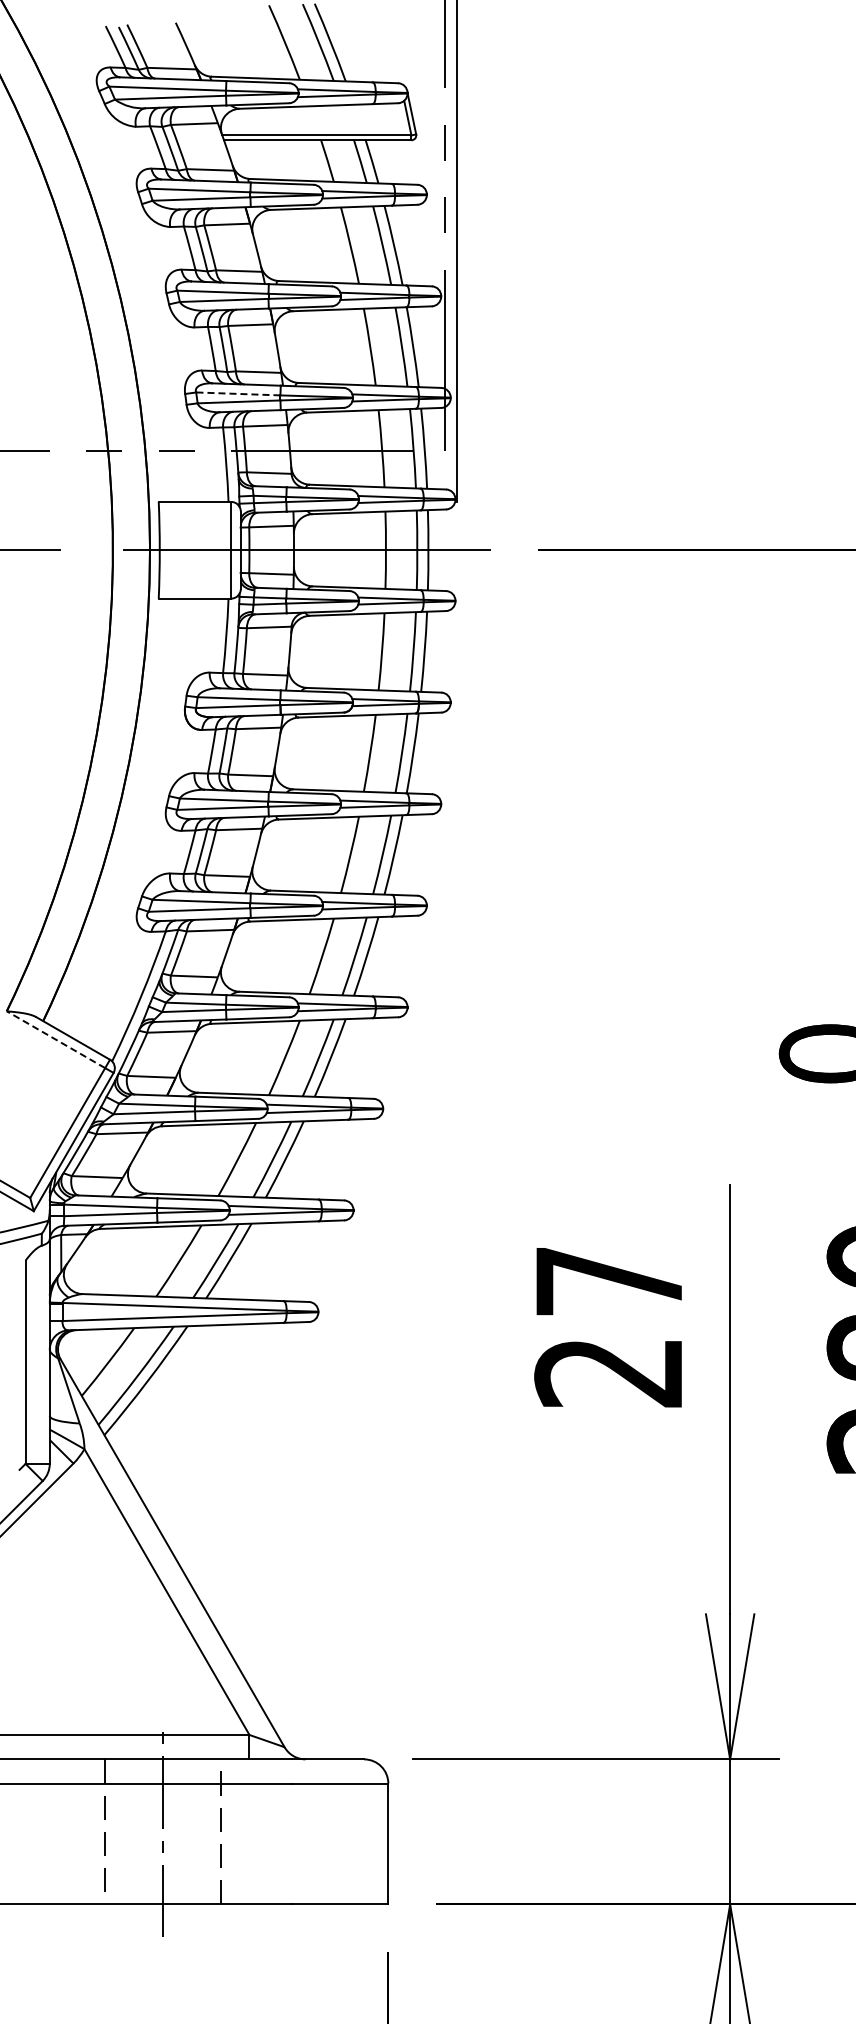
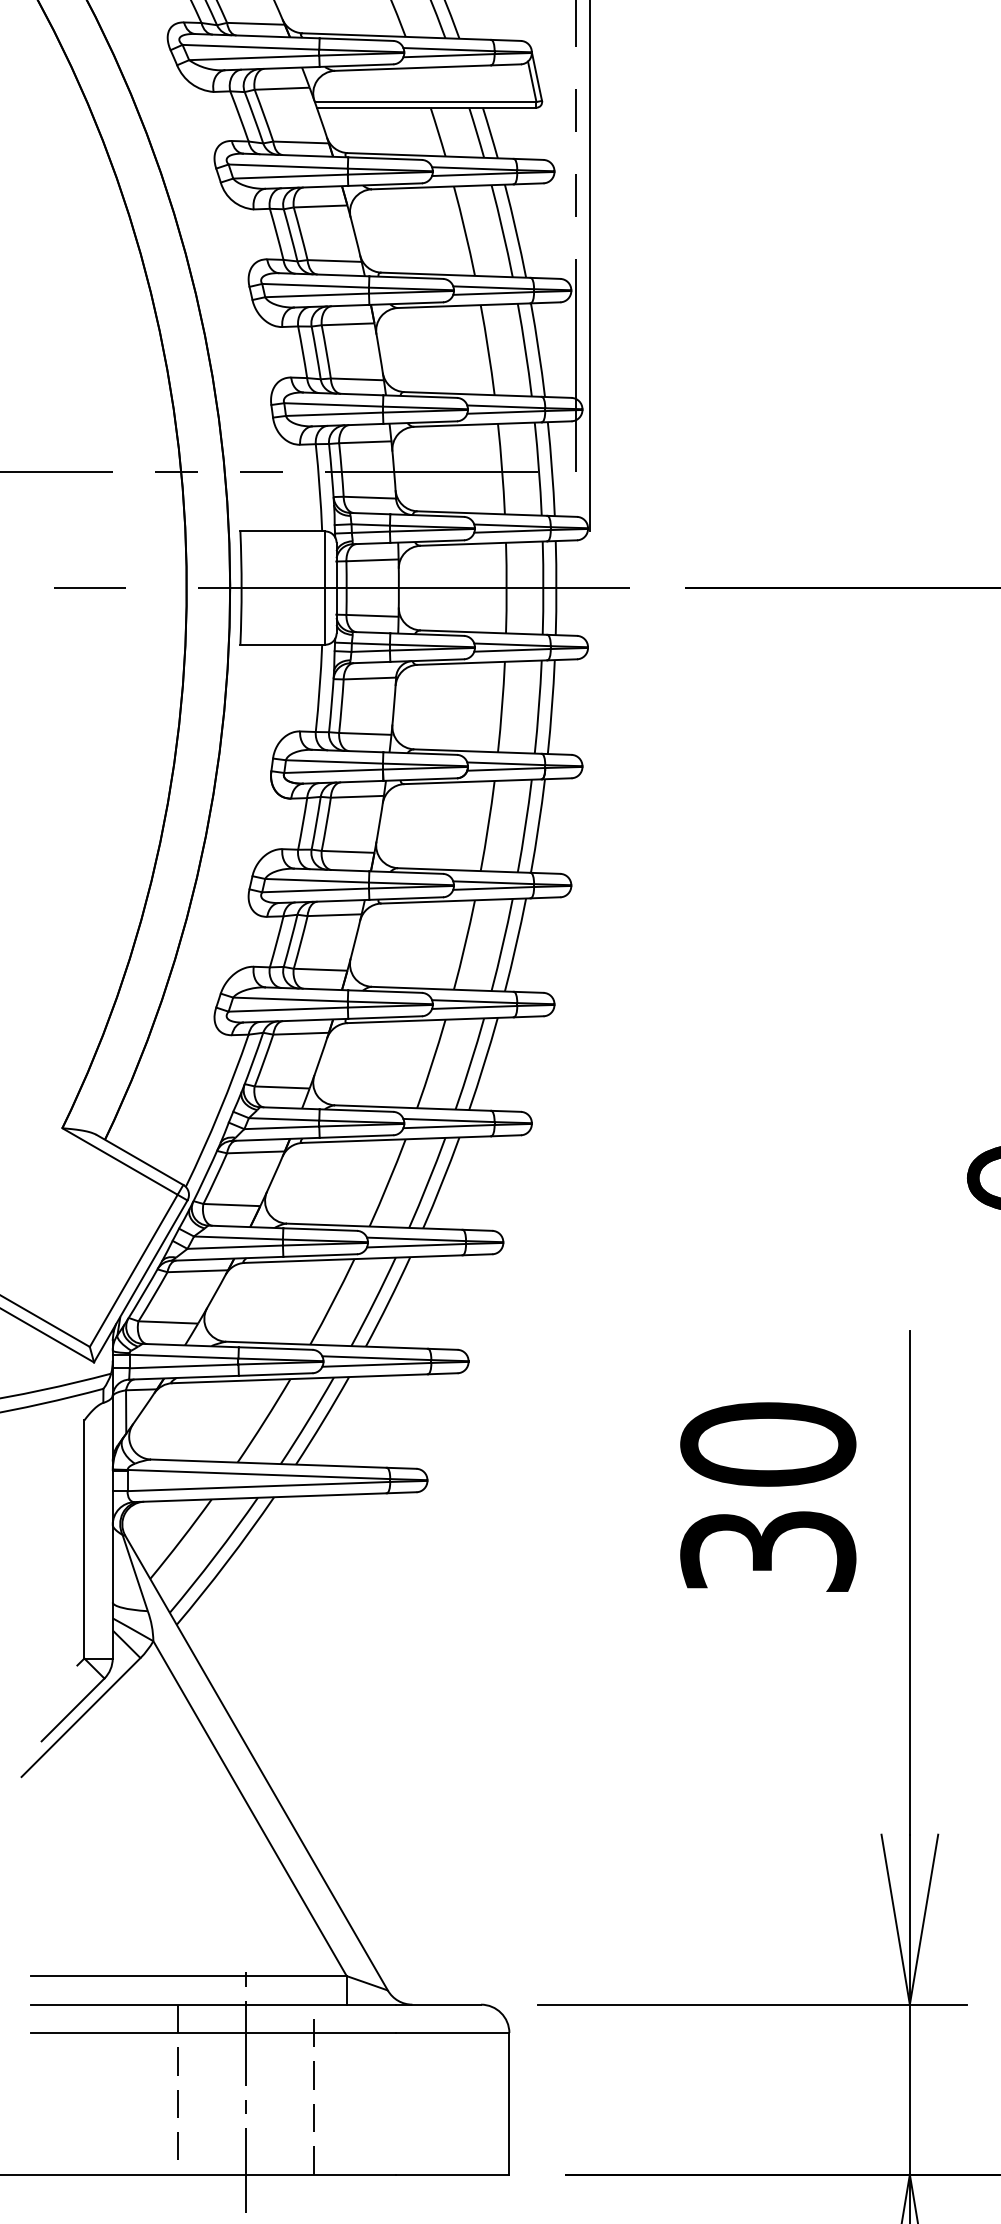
line: (237, 393) -> (332, 404), dashed -> solid
line: (56, 1039) -> (120, 1161), dashed -> solid
text: (609, 1326) -> (768, 1497), 27 -> 30

